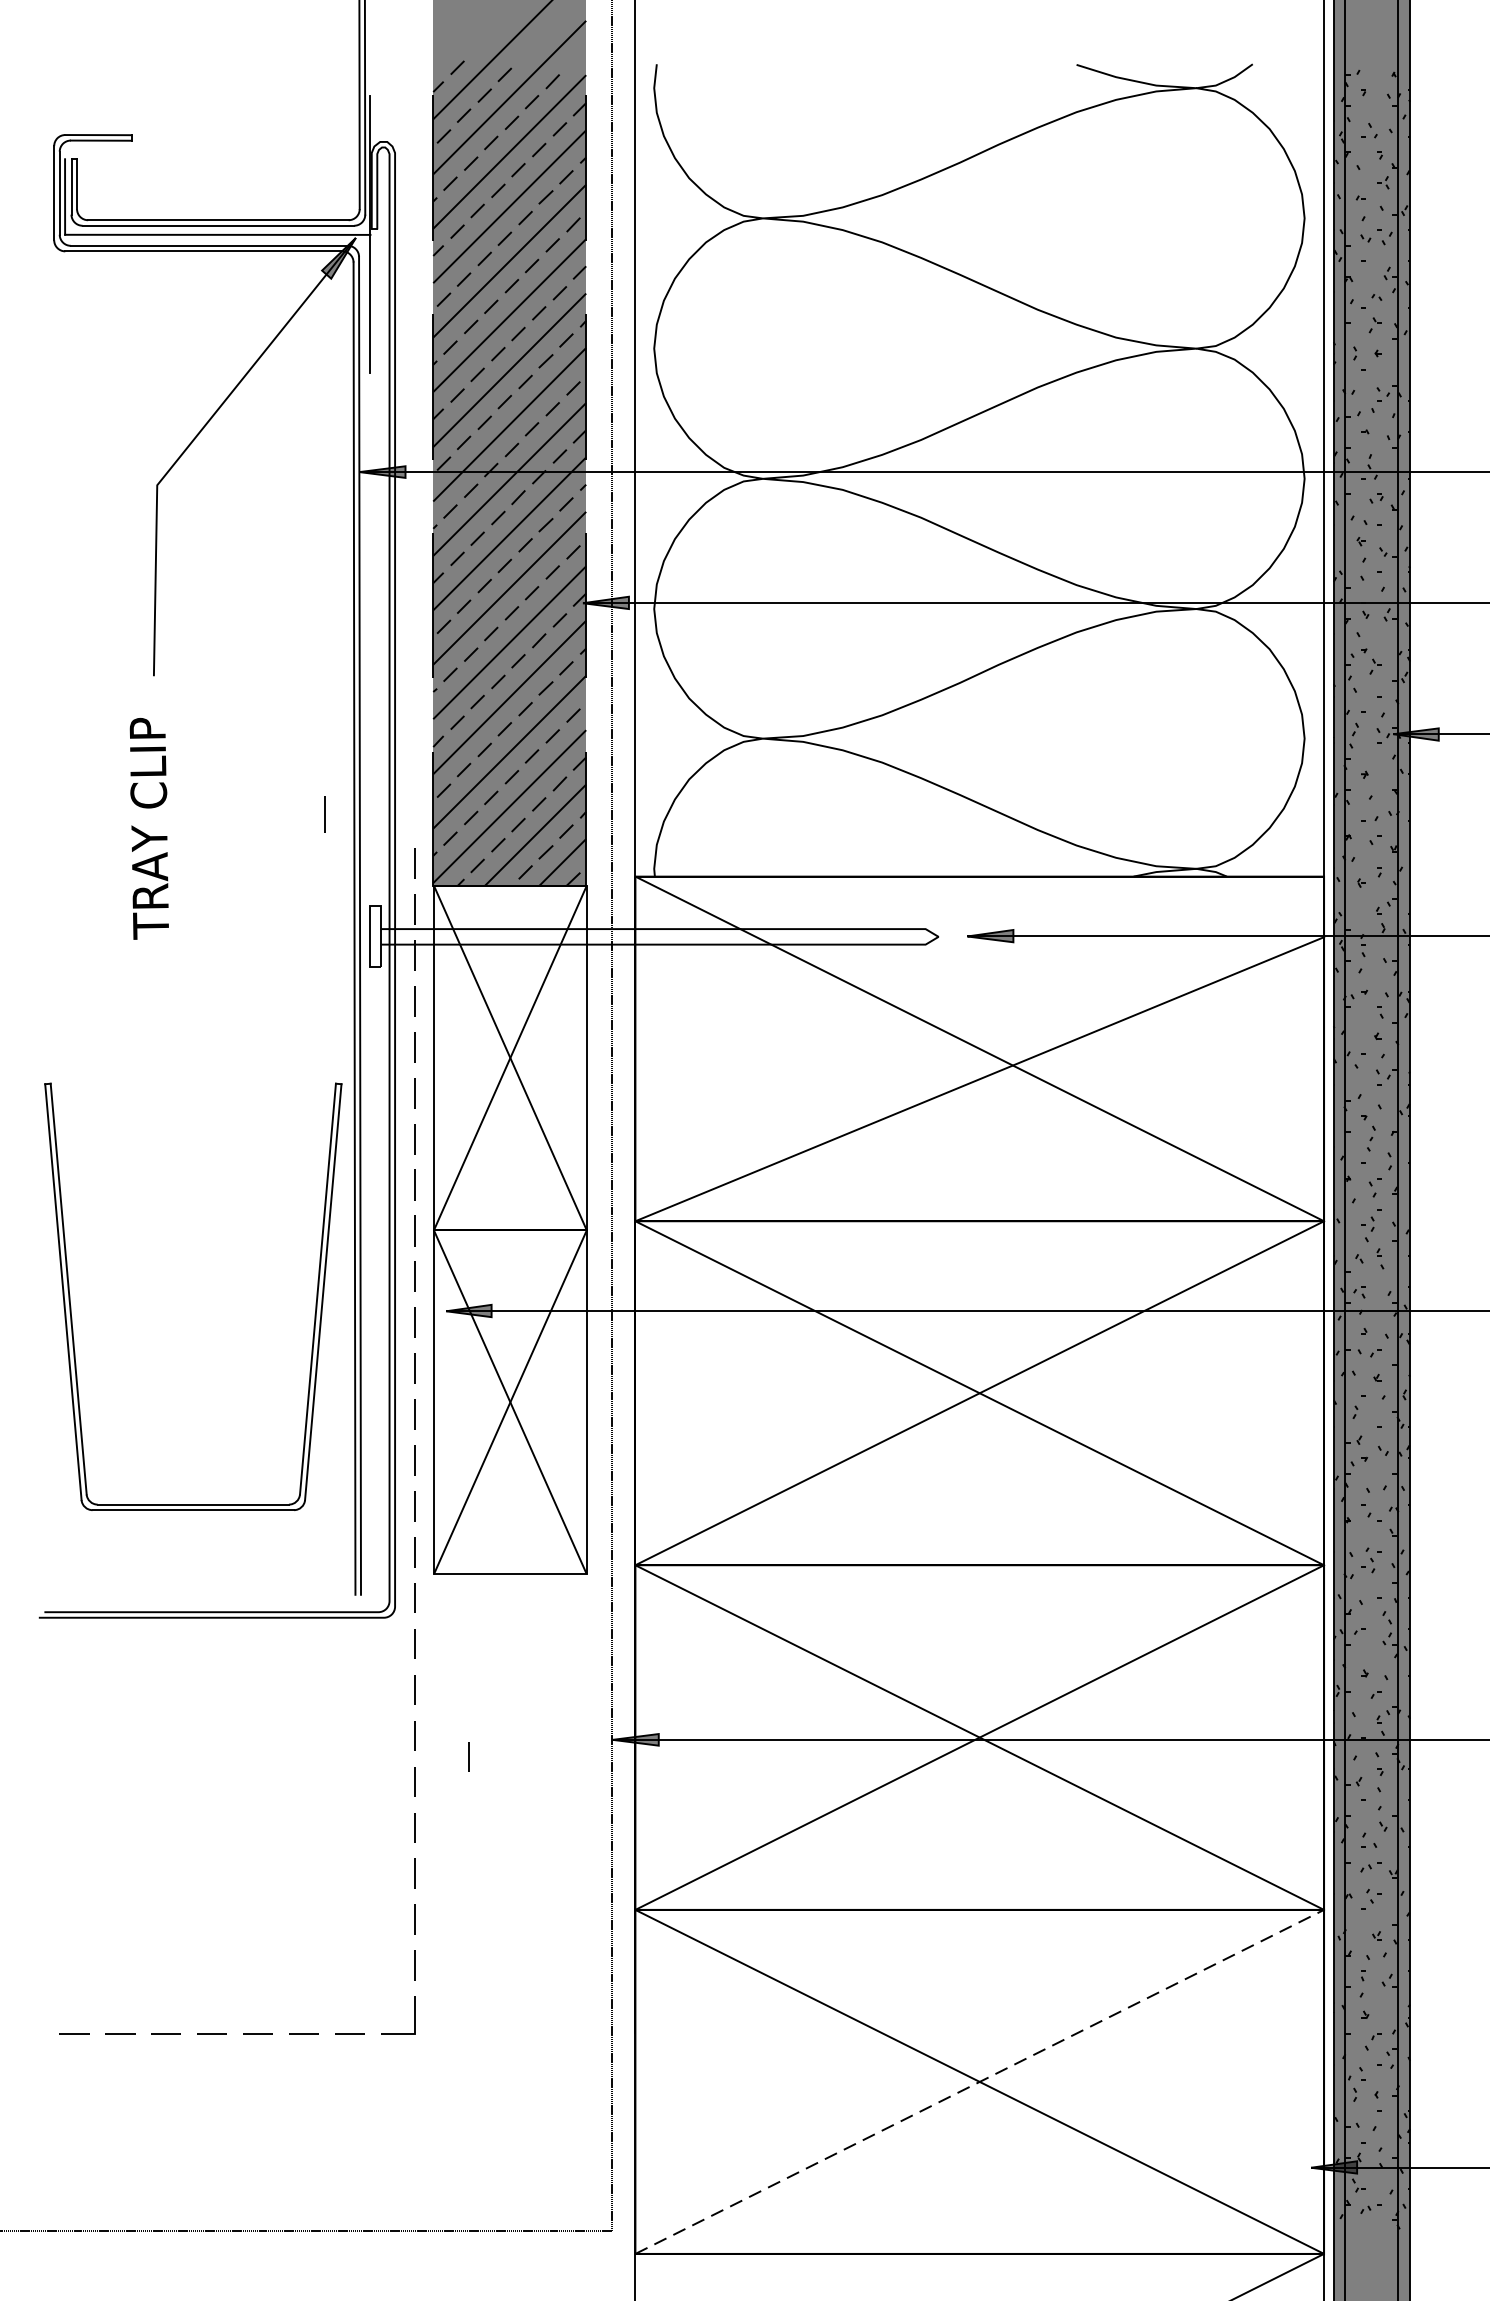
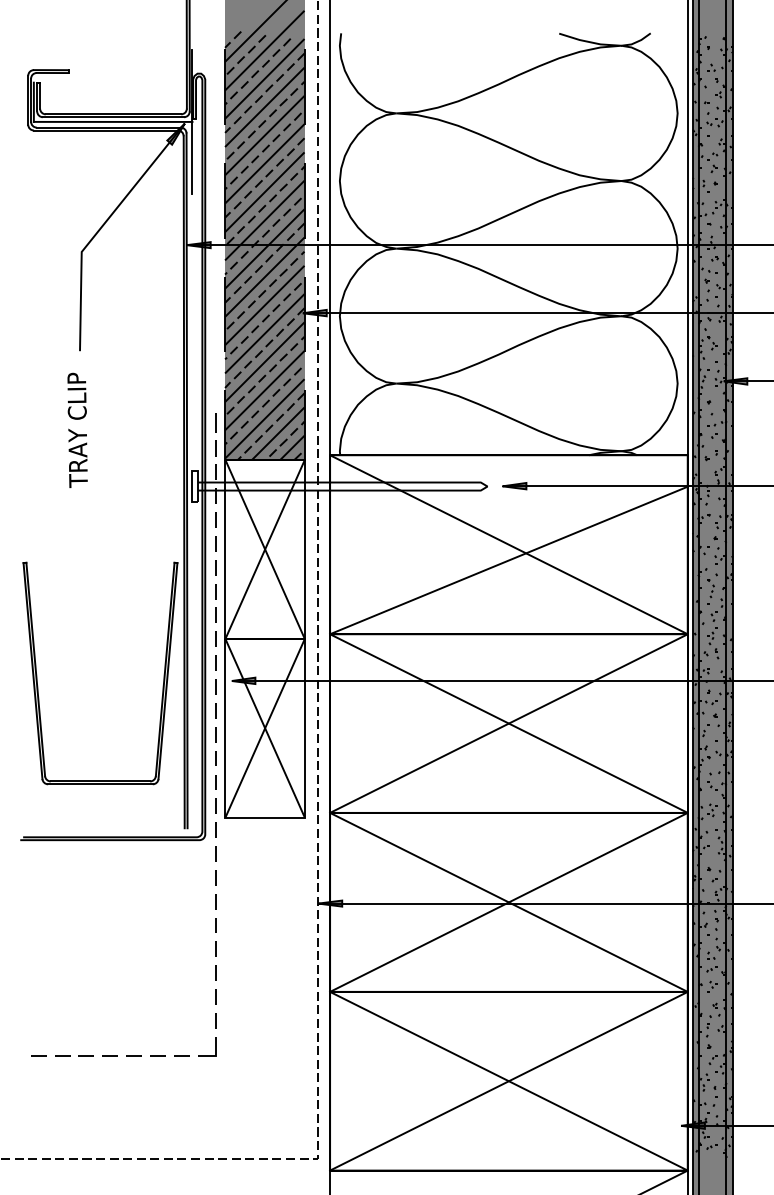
line: (324, 813) -> (215, 422), moved
line: (468, 1757) -> (243, 912), removed
line: (978, 2082) -> (508, 1081), dashed -> solid

